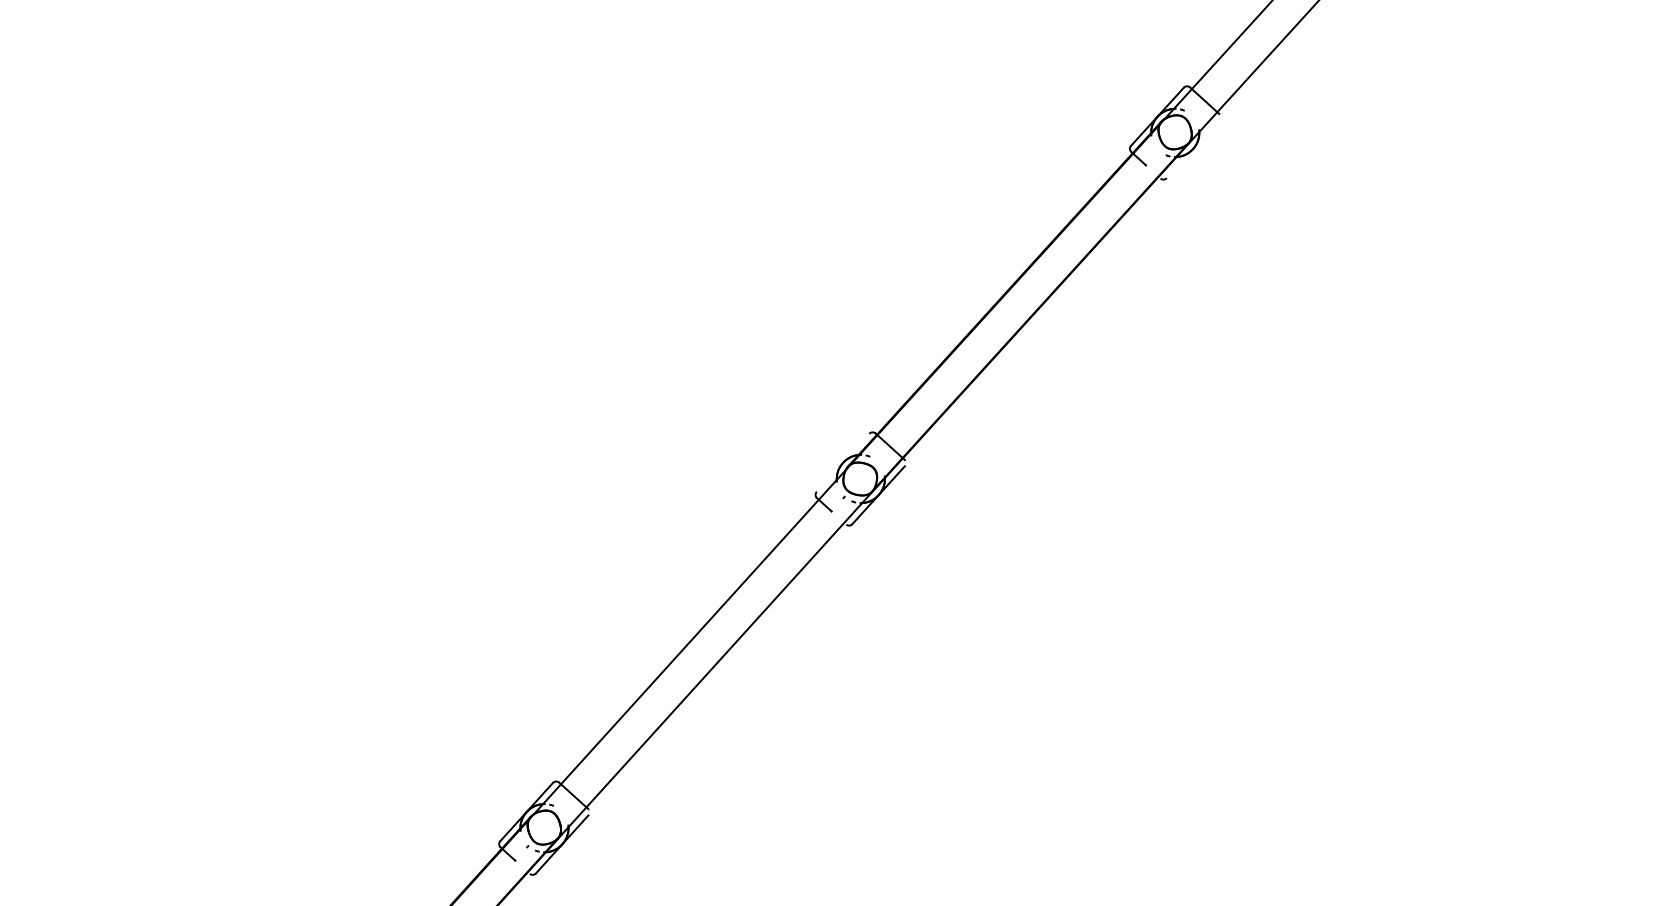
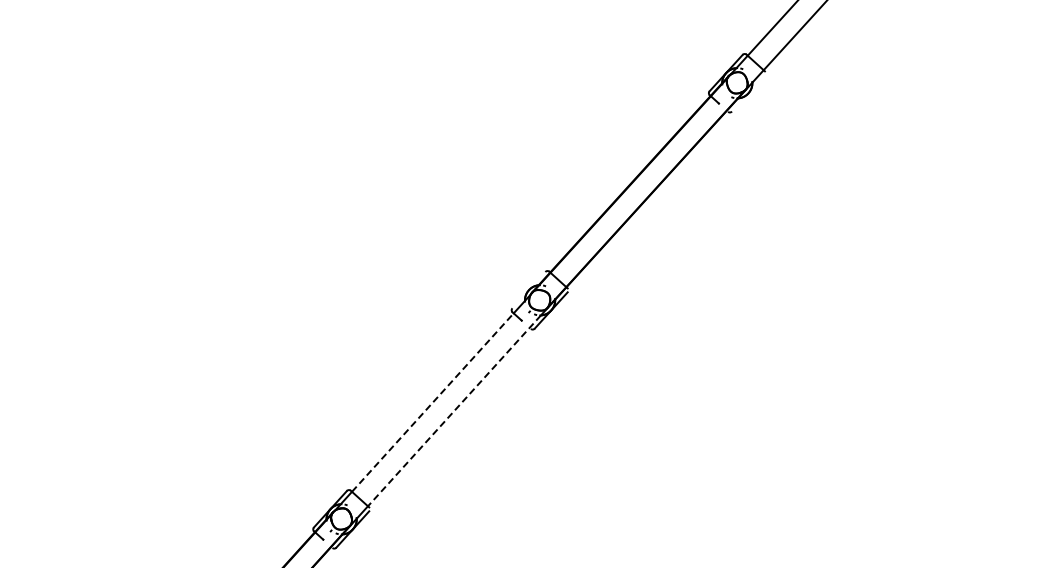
line: (690, 641) -> (433, 402), solid -> dashed
line: (724, 654) -> (454, 410), solid -> dashed

